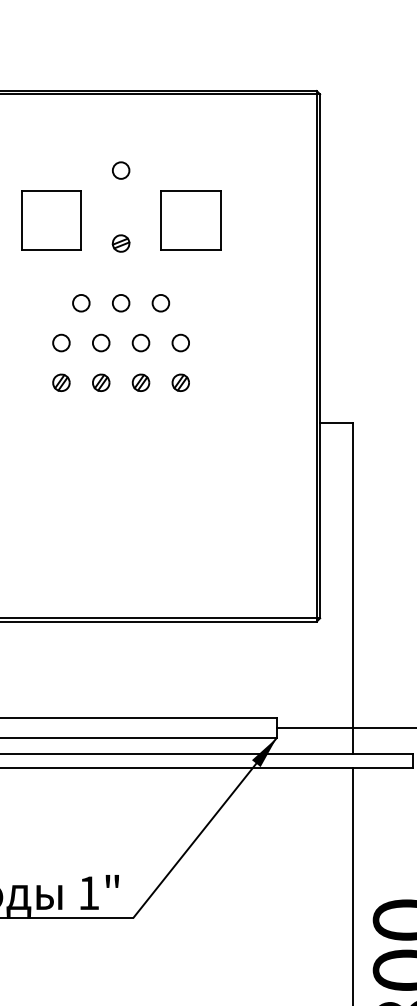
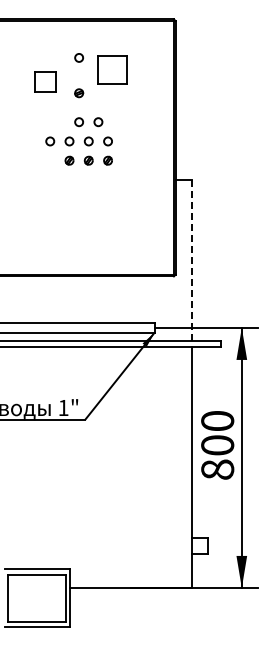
part: (51, 219) -> (45, 81), size x0.7
part: (189, 219) -> (112, 69), moved
circle: (80, 303) -> (59, 122), removed
part: (61, 382) -> (50, 160), removed
line: (353, 588) -> (191, 260), solid -> dashed

